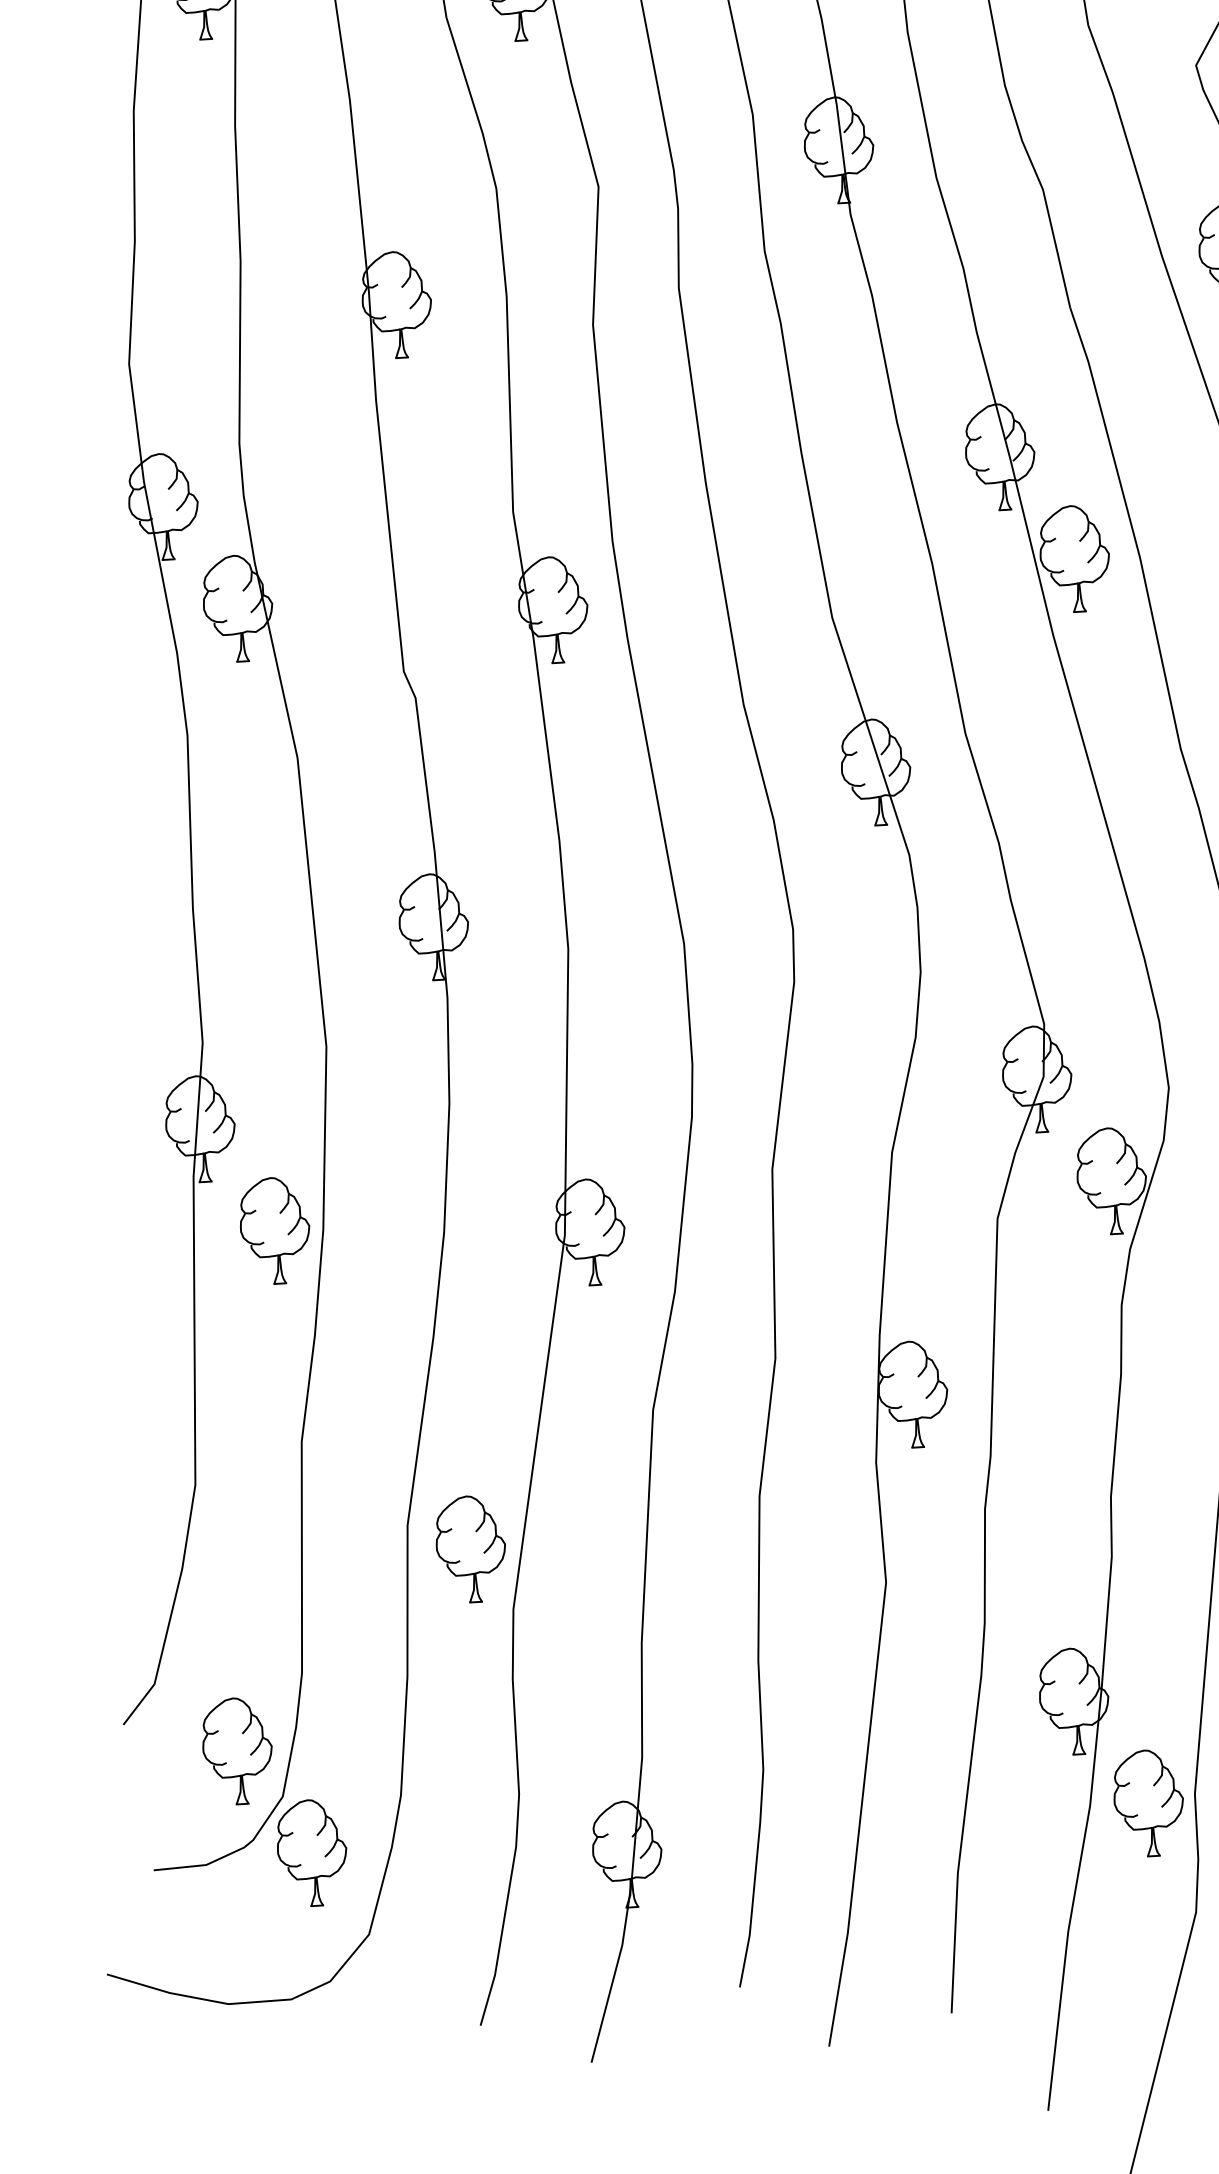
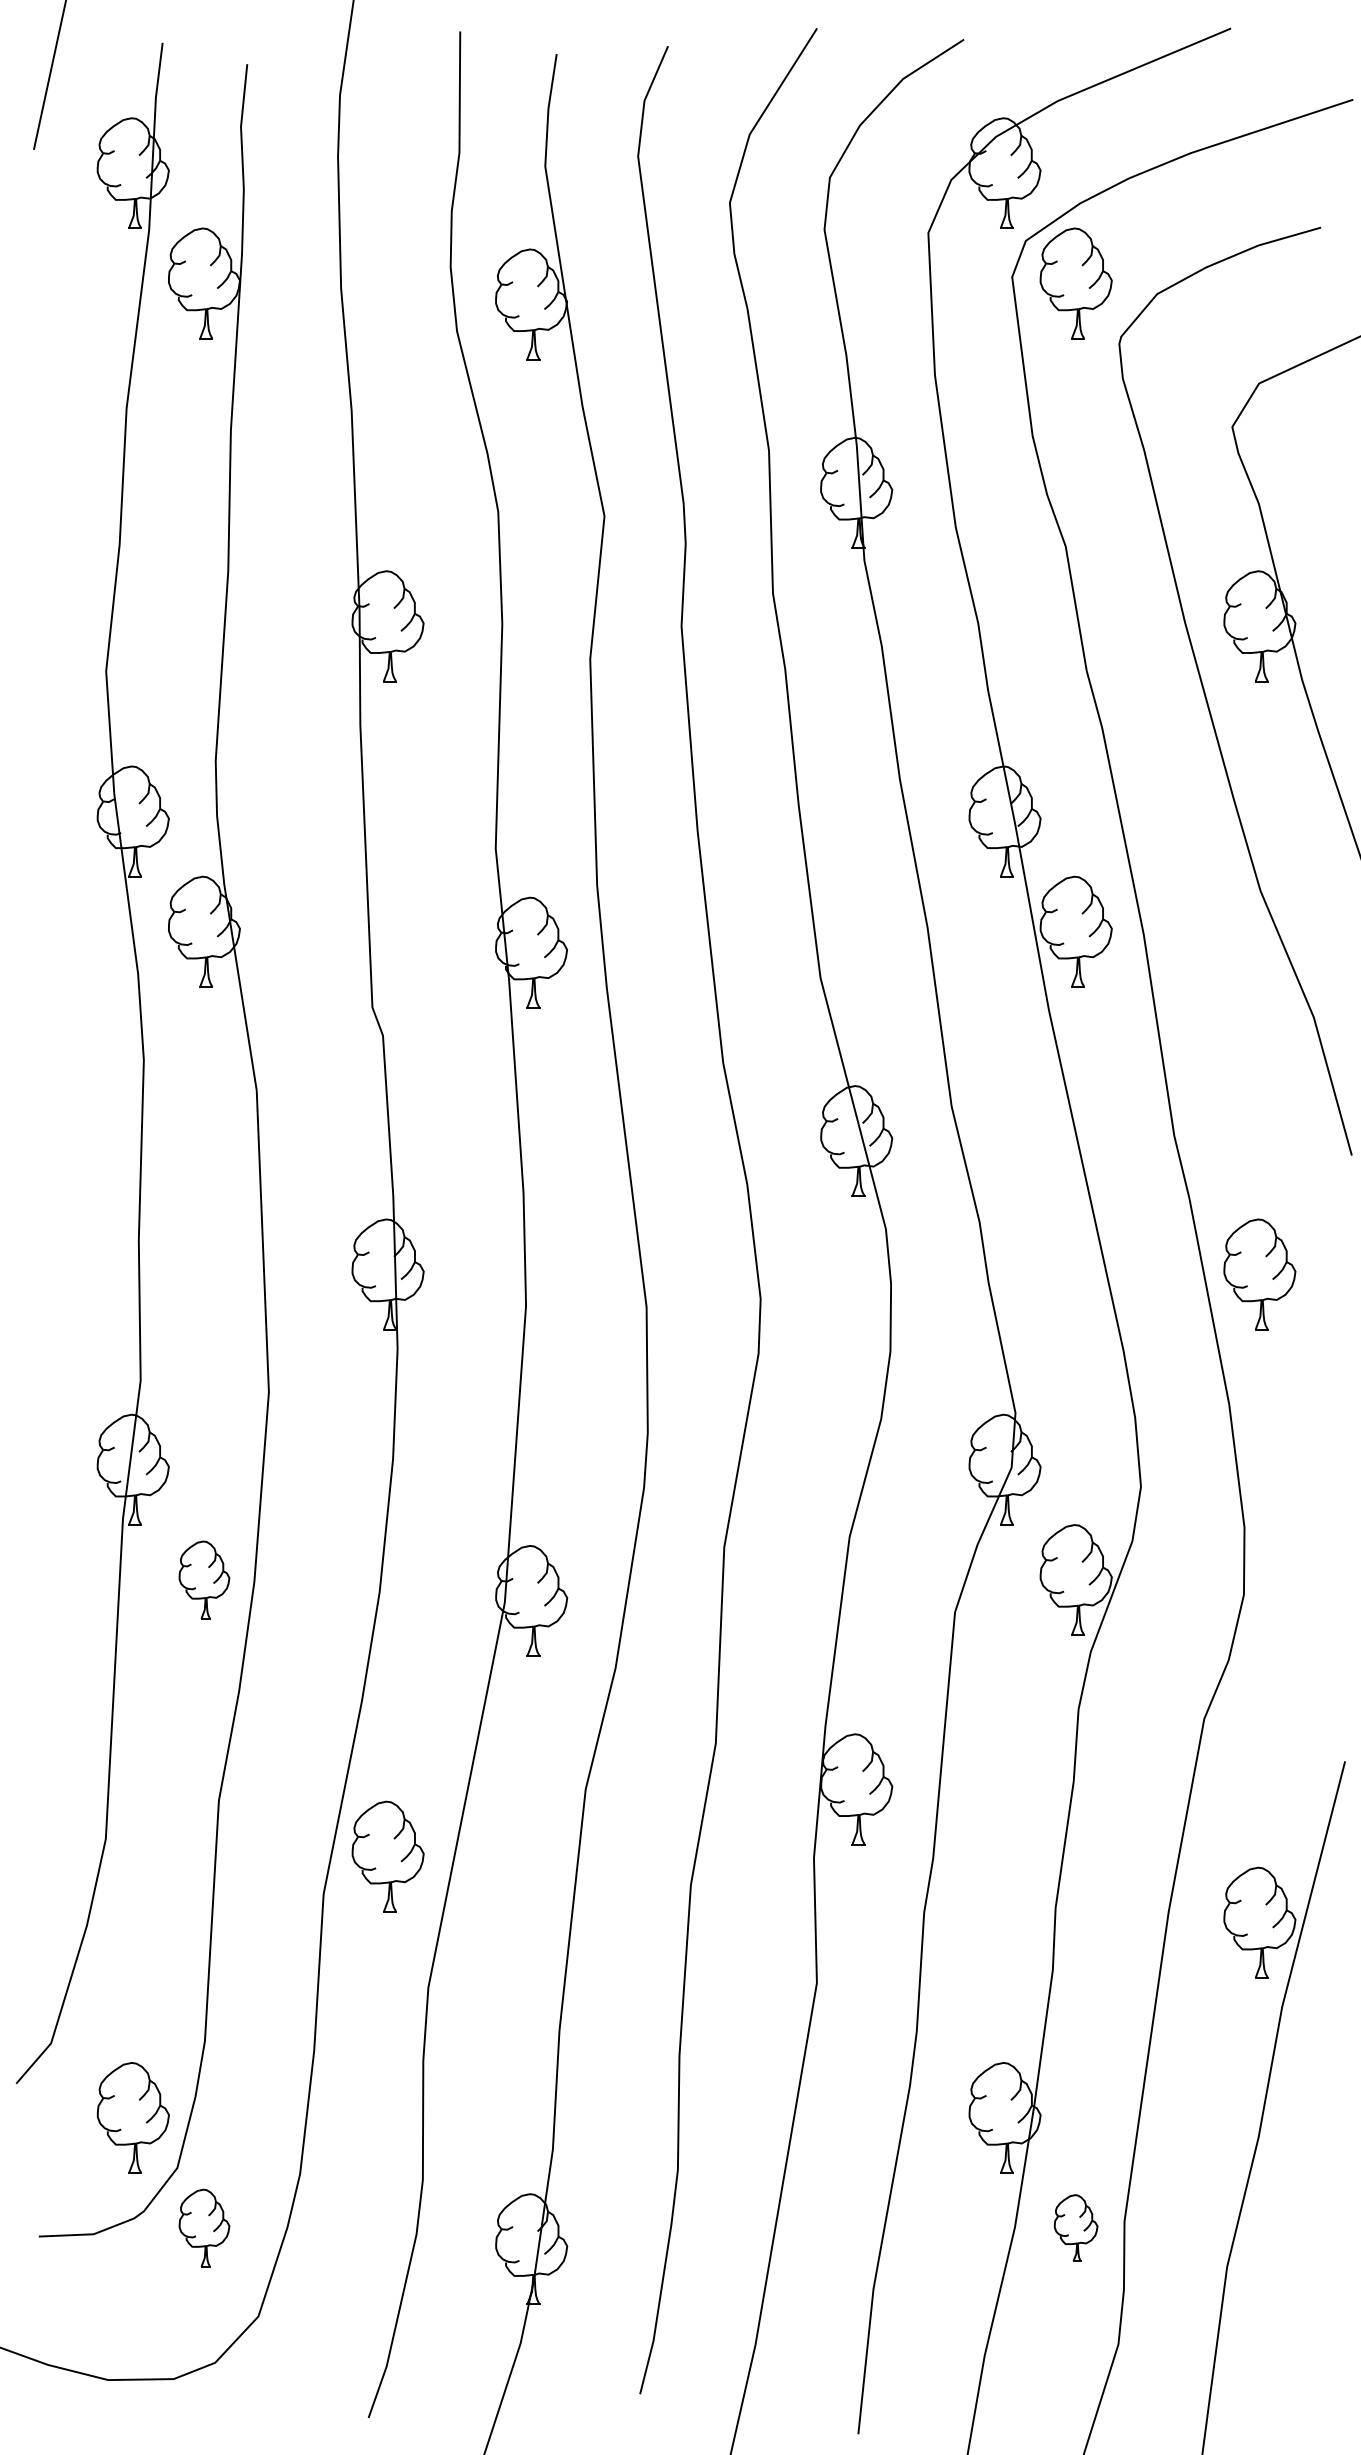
part: (275, 1230) -> (204, 1579), size x0.7
part: (470, 1549) -> (387, 1856), moved
part: (1148, 1802) -> (1075, 2227), size x0.6
part: (312, 1852) -> (204, 2227), size x0.7

